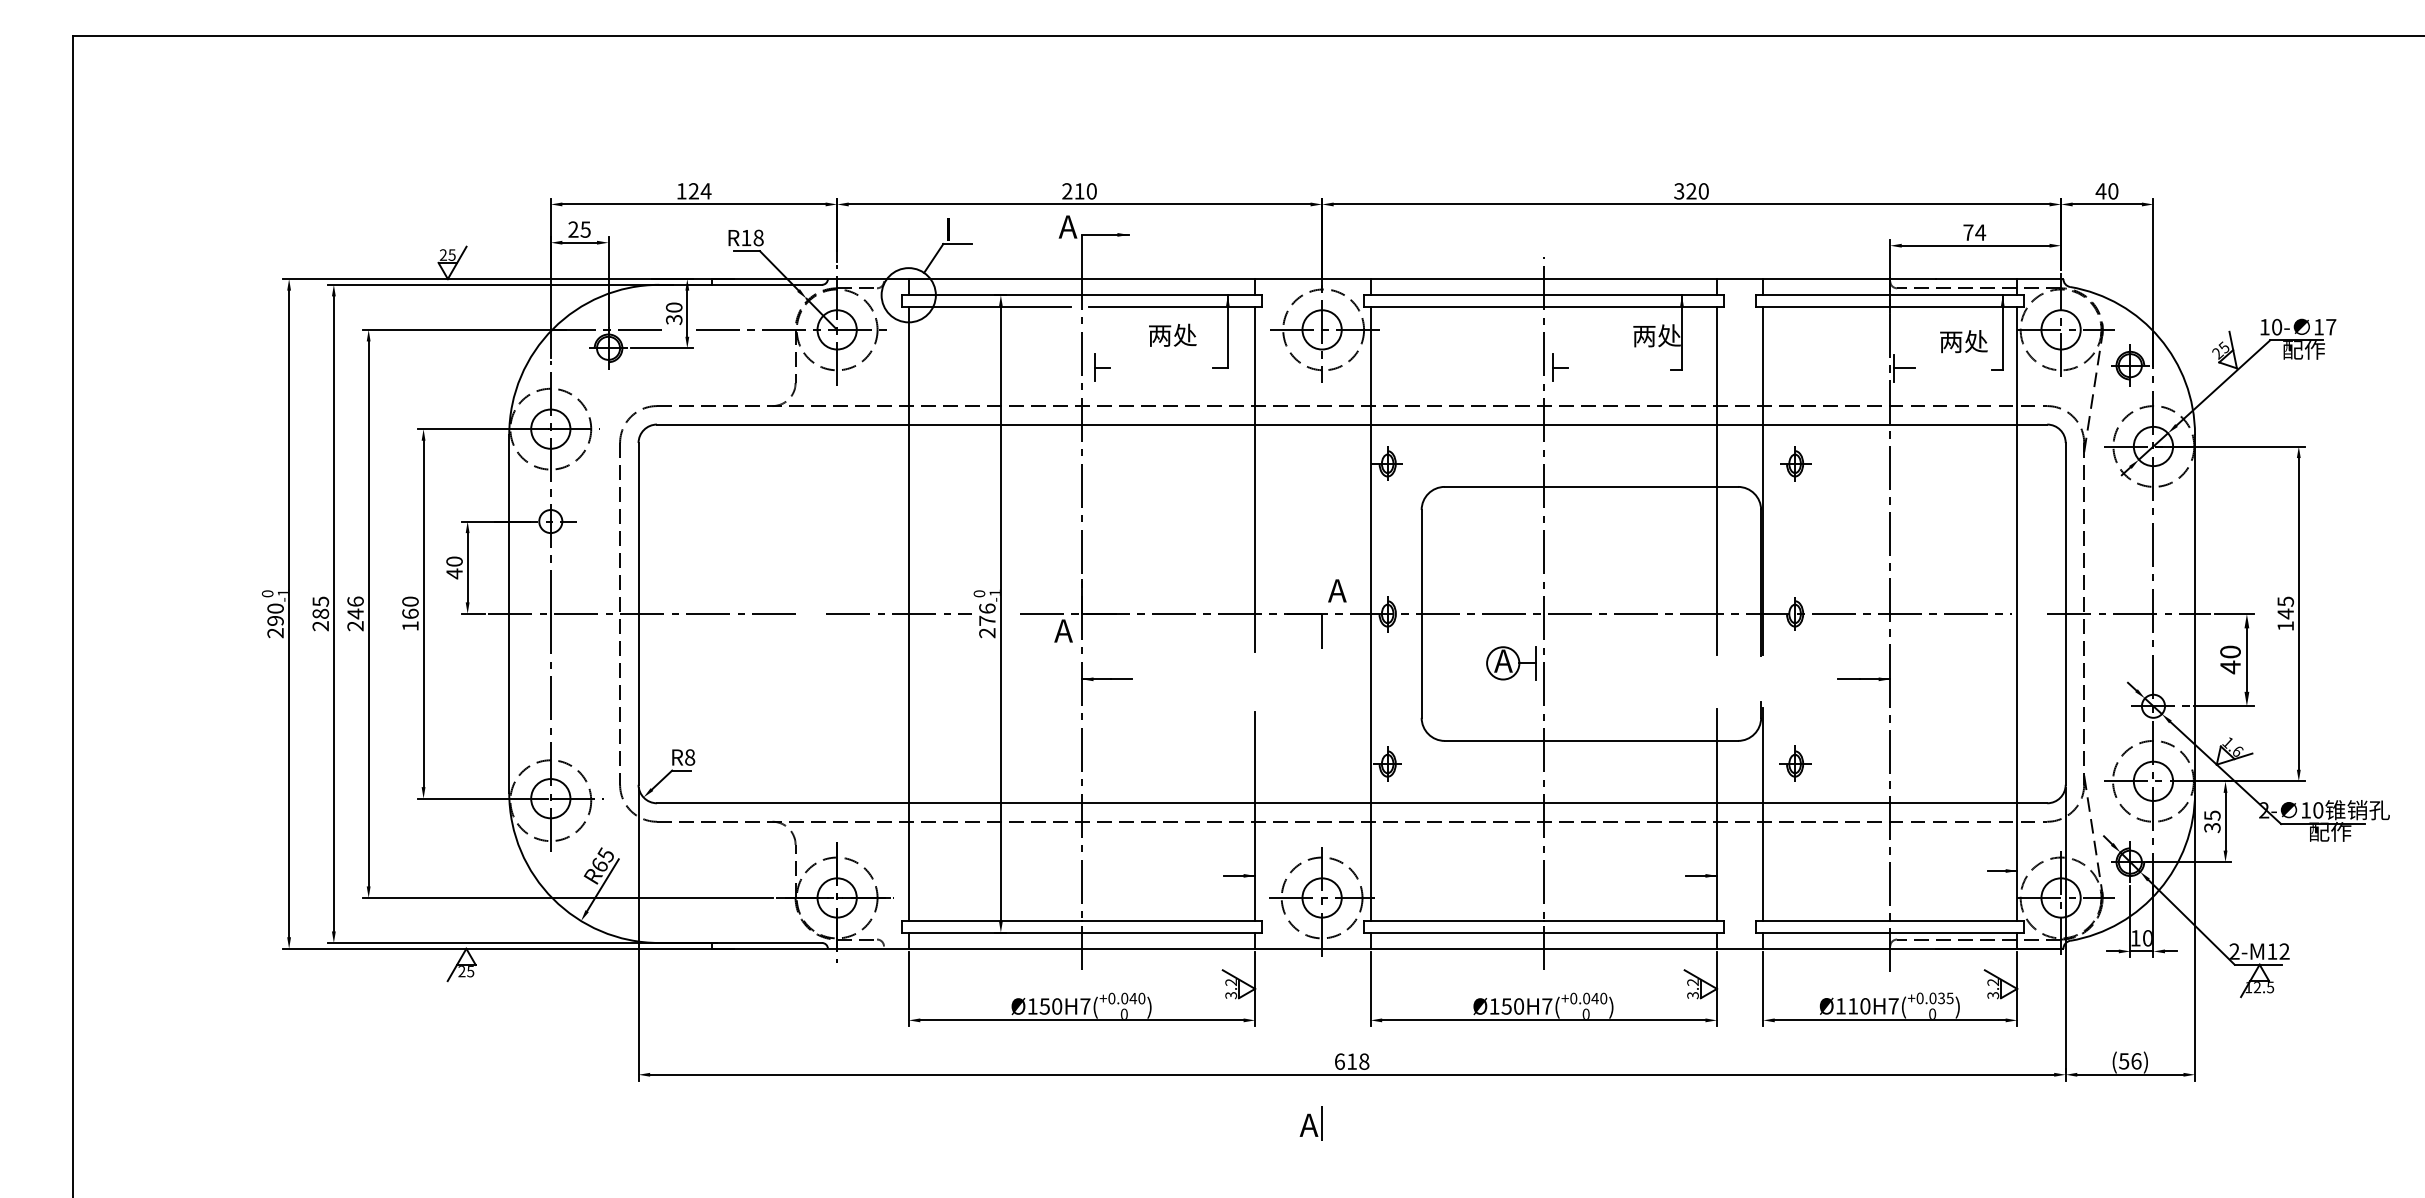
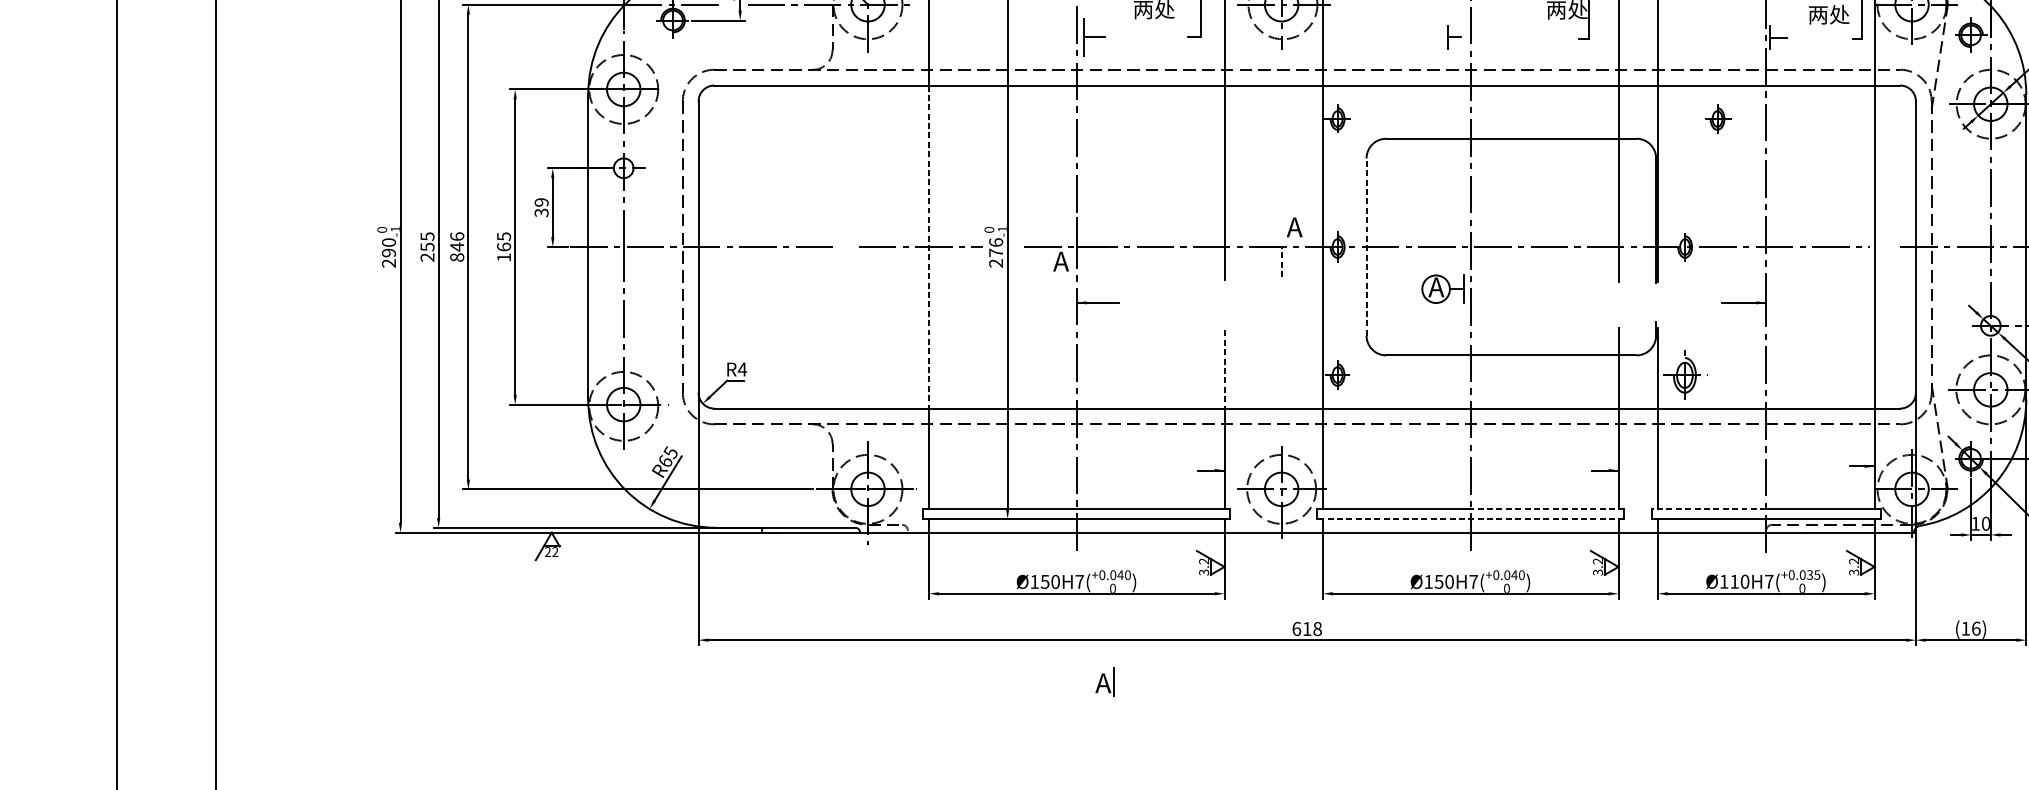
part: (1102, 367) -> (1094, 36), size x1.6
part: (1560, 367) -> (1454, 36), moved
part: (1795, 463) -> (1717, 118), moved
text: (454, 567) -> (541, 207), 40 -> 39
text: (410, 601) -> (504, 236), 160 -> 165
text: (320, 613) -> (427, 246), 285 -> 255
line: (1421, 613) -> (1366, 246), solid -> dashed
line: (908, 614) -> (928, 247), solid -> dashed
text: (355, 626) -> (457, 257), 246 -> 846
line: (1322, 631) -> (1281, 262), solid -> dashed
text: (689, 757) -> (742, 369), R8 -> R4
line: (1255, 757) -> (1224, 369), solid -> dashed
part: (1795, 763) -> (1685, 374), size x1.6
line: (1633, 921) -> (1547, 509), solid -> dashed
line: (1823, 921) -> (1709, 509), solid -> dashed
line: (1543, 932) -> (1470, 518), solid -> dashed
text: (470, 971) -> (555, 552), 25 -> 22
text: (2124, 1061) -> (1966, 628), (56) -> (16)
part: (1310, 1123) -> (1104, 681), moved

